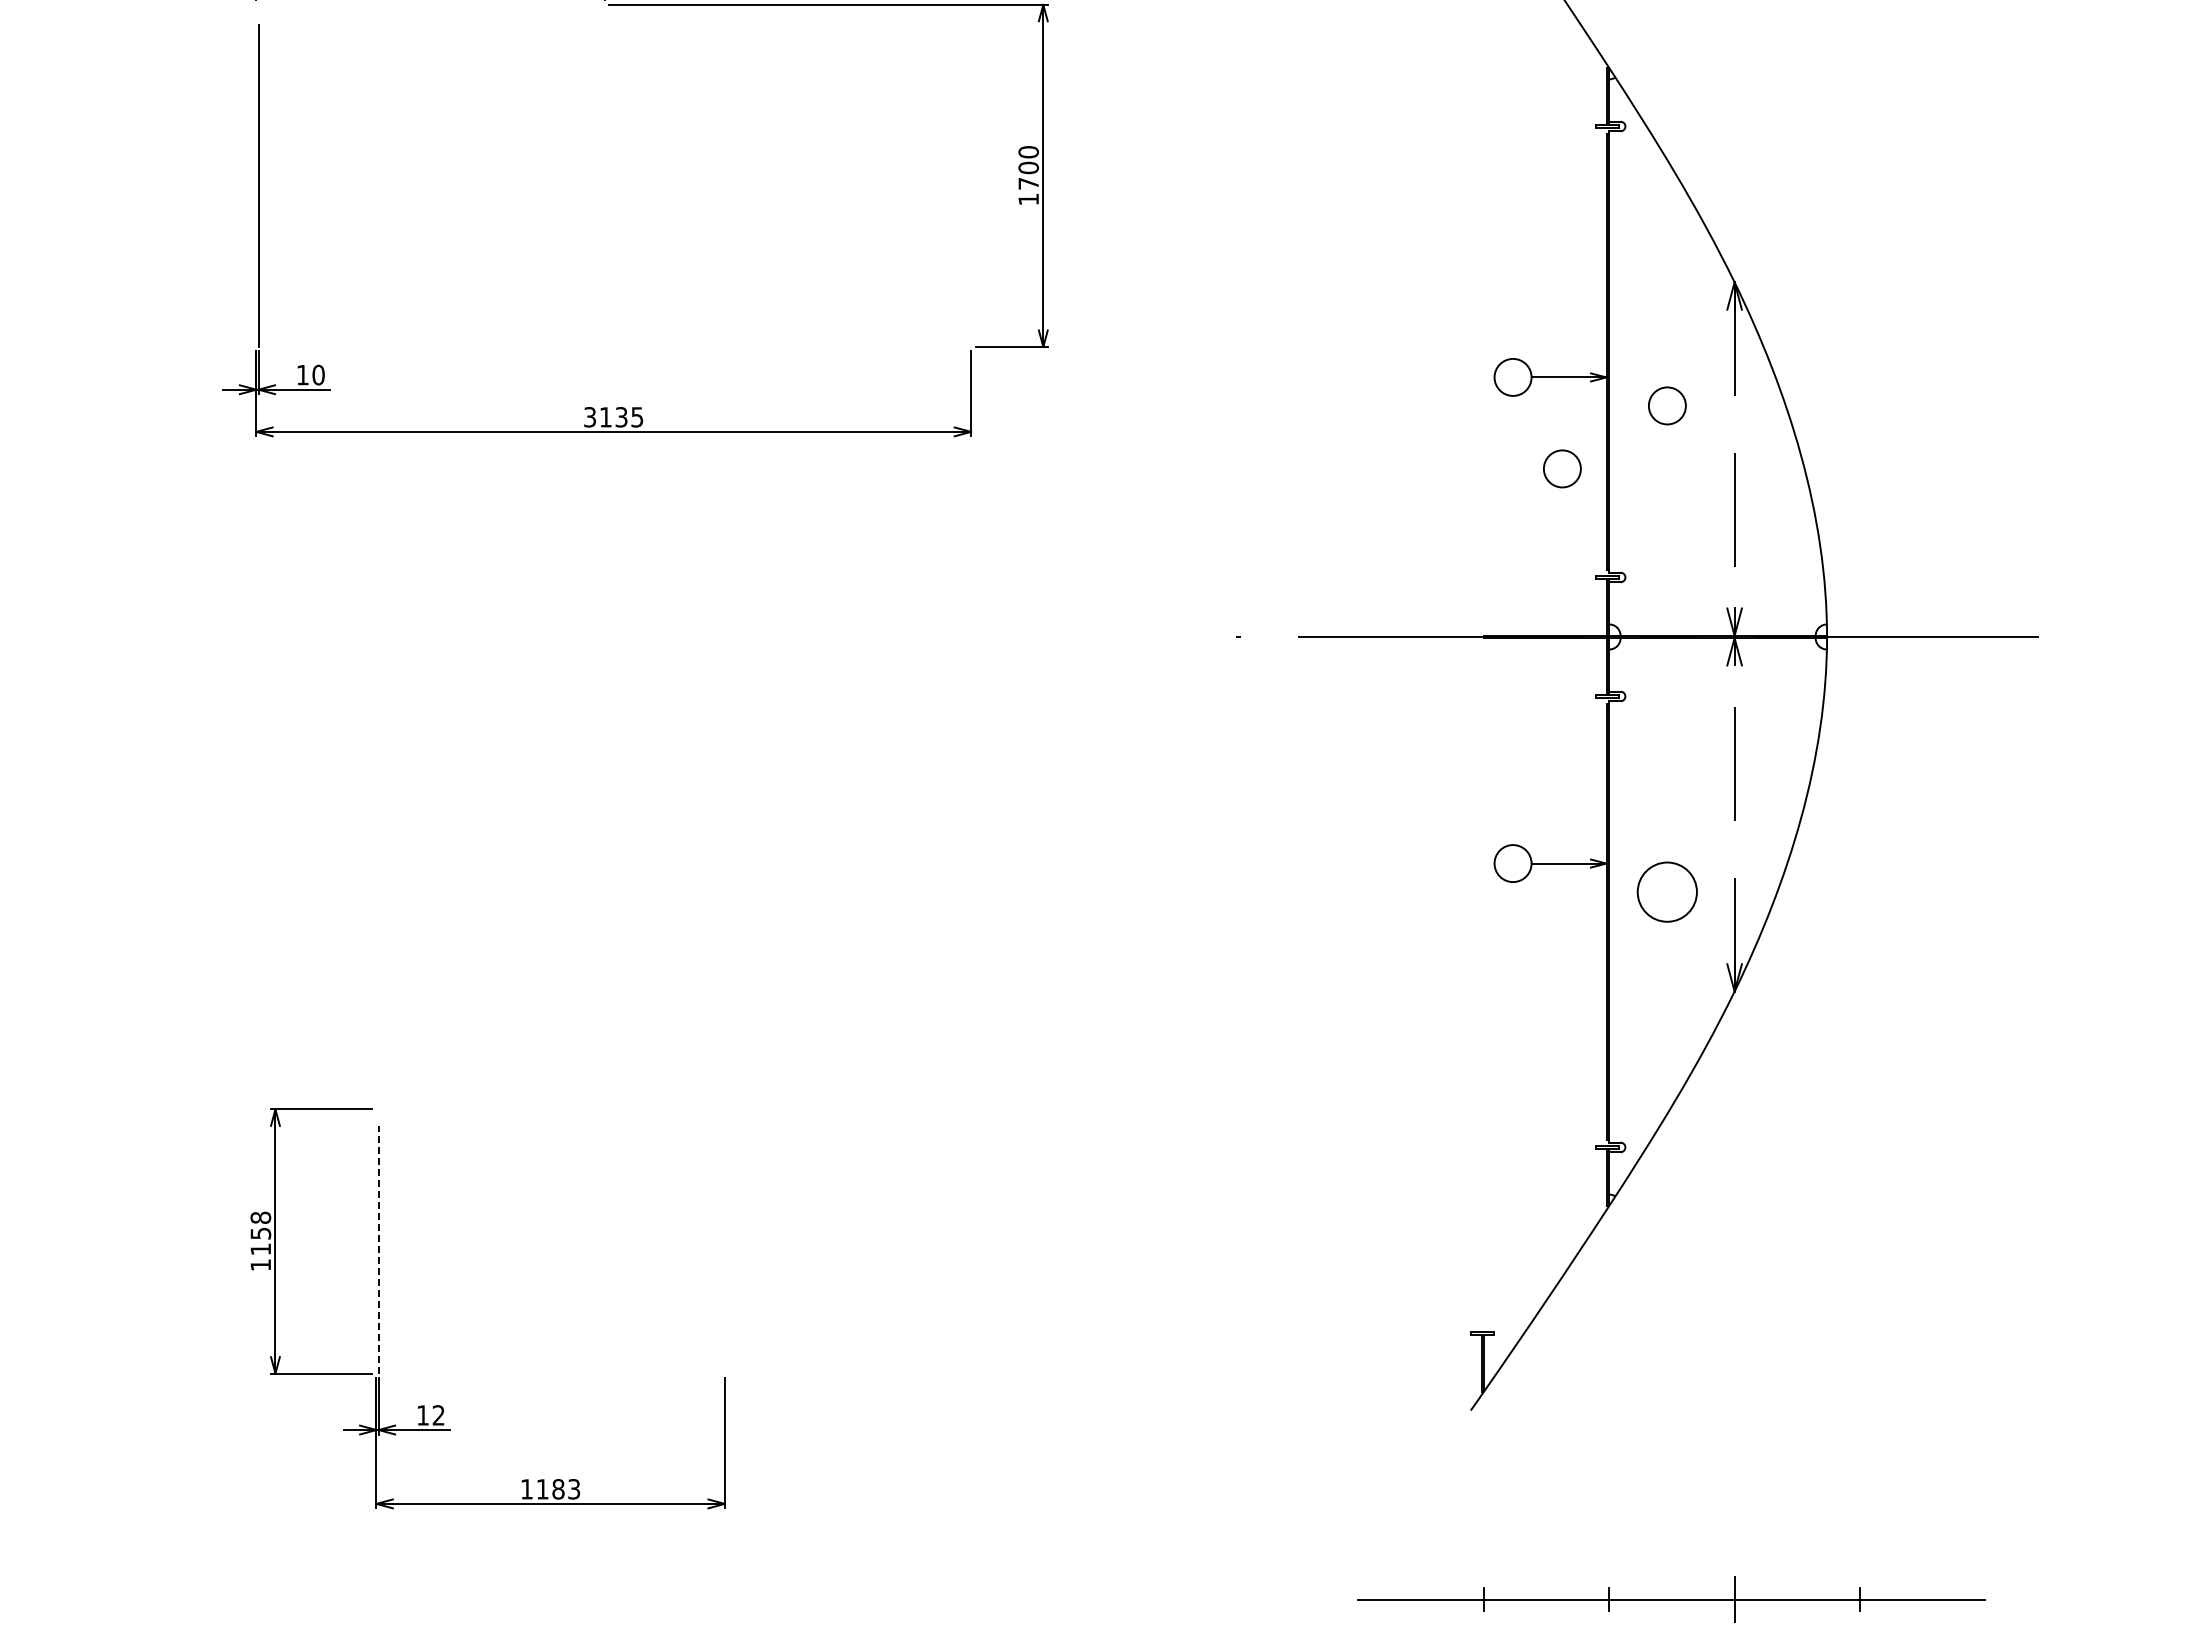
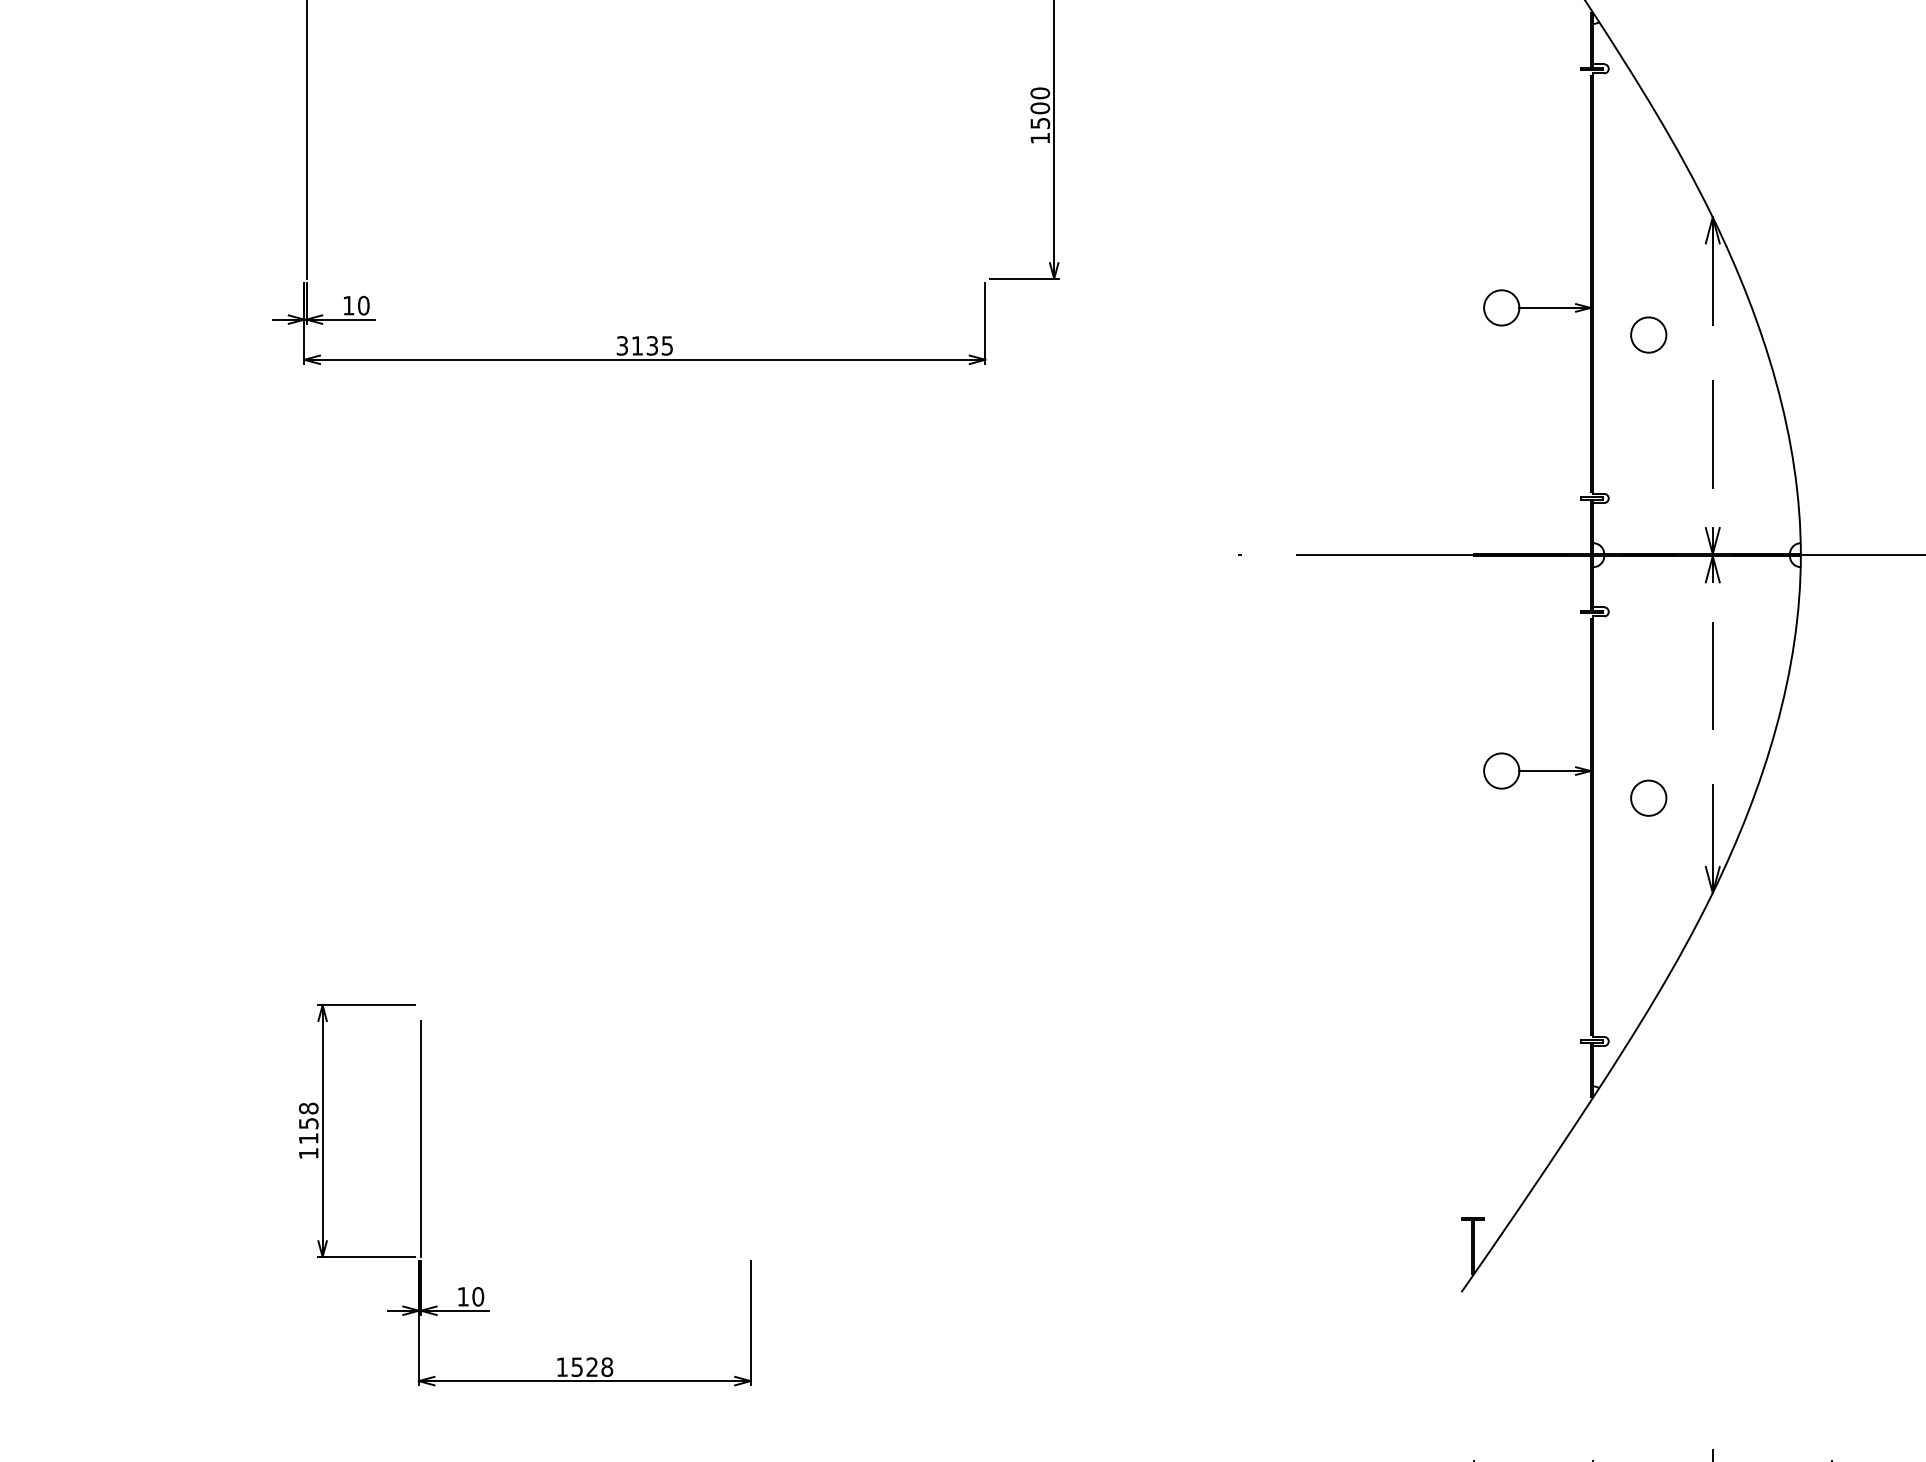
text: (1028, 183) -> (1040, 123), 1700 -> 1500
circle: (1562, 468) -> (1548, 394), removed
circle: (1667, 891) -> (1648, 797), size x0.62
line: (378, 1249) -> (420, 1138), dashed -> solid
text: (438, 1415) -> (477, 1296), 12 -> 10
text: (558, 1489) -> (592, 1367), 1183 -> 1528

